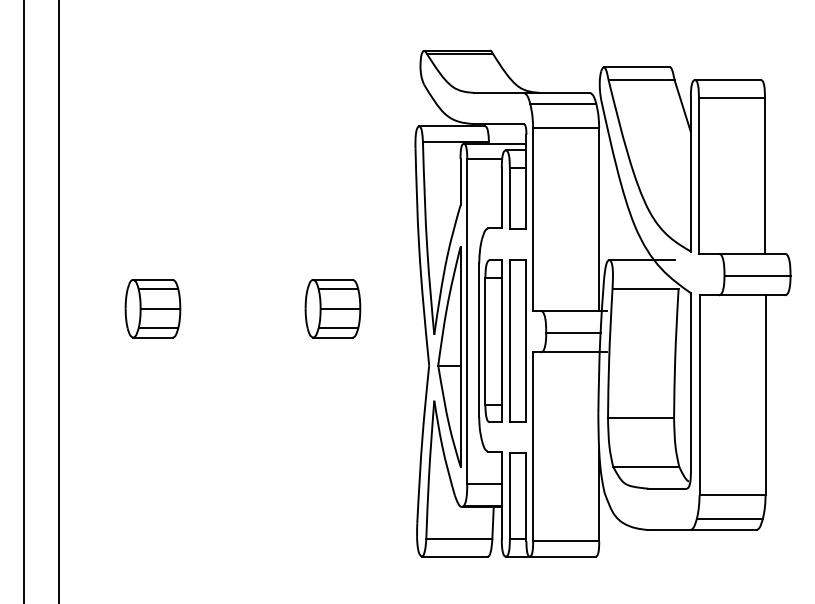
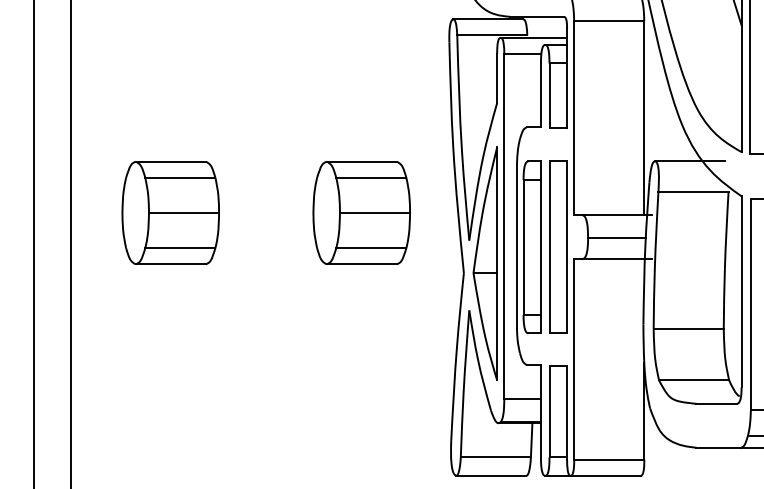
part: (152, 308) -> (170, 212), size x1.67
part: (332, 308) -> (361, 212), size x1.67

